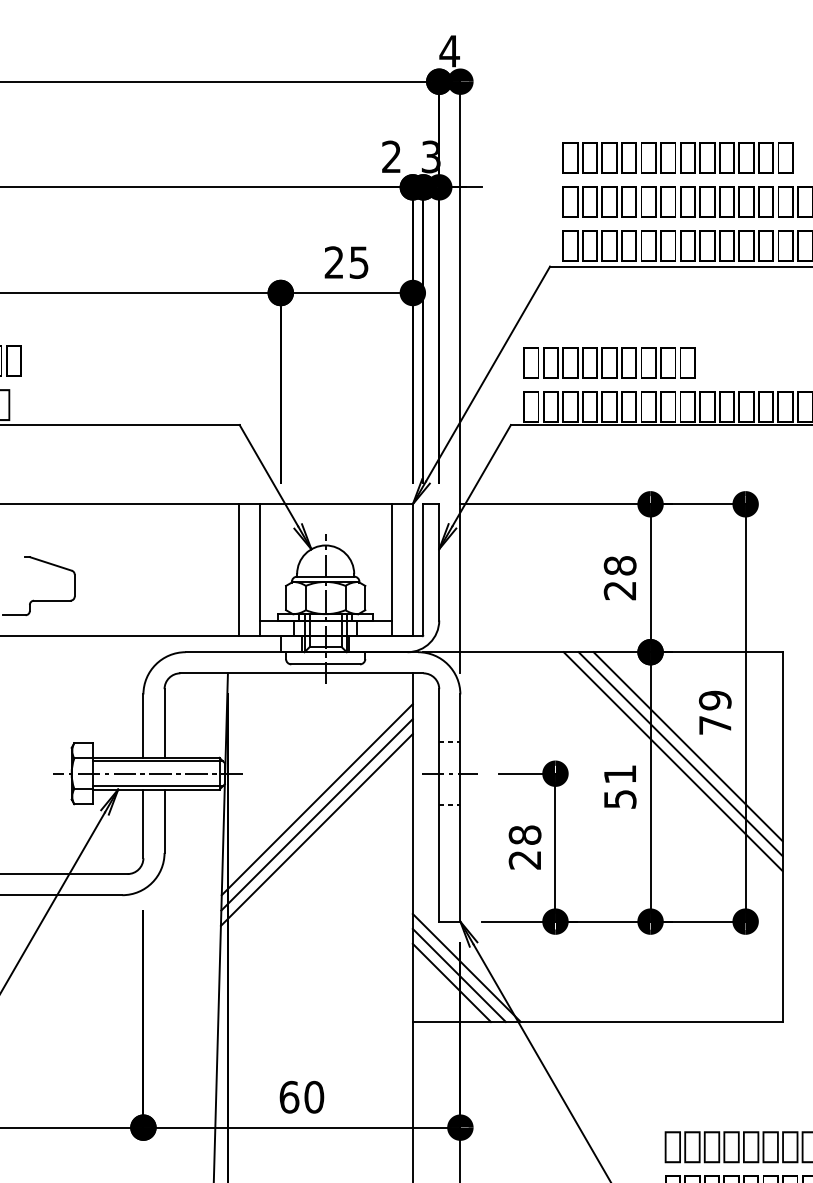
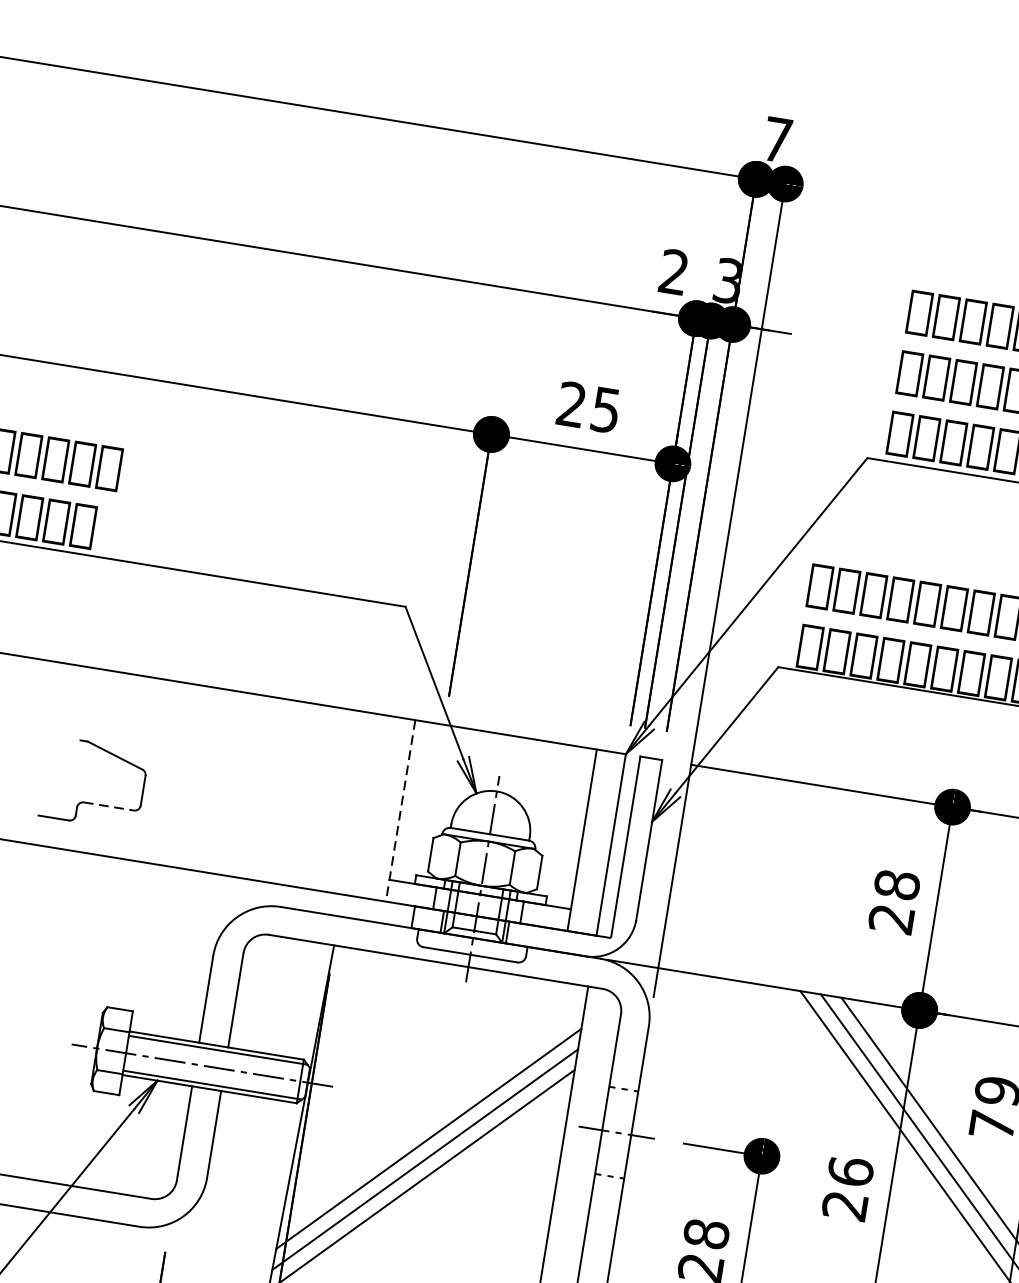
text: (449, 51) -> (777, 140), 4 -> 7
line: (238, 570) -> (371, 806), removed
line: (259, 570) -> (400, 811), solid -> dashed
line: (52, 600) -> (109, 806), solid -> dashed
text: (619, 786) -> (847, 1188), 51 -> 26

